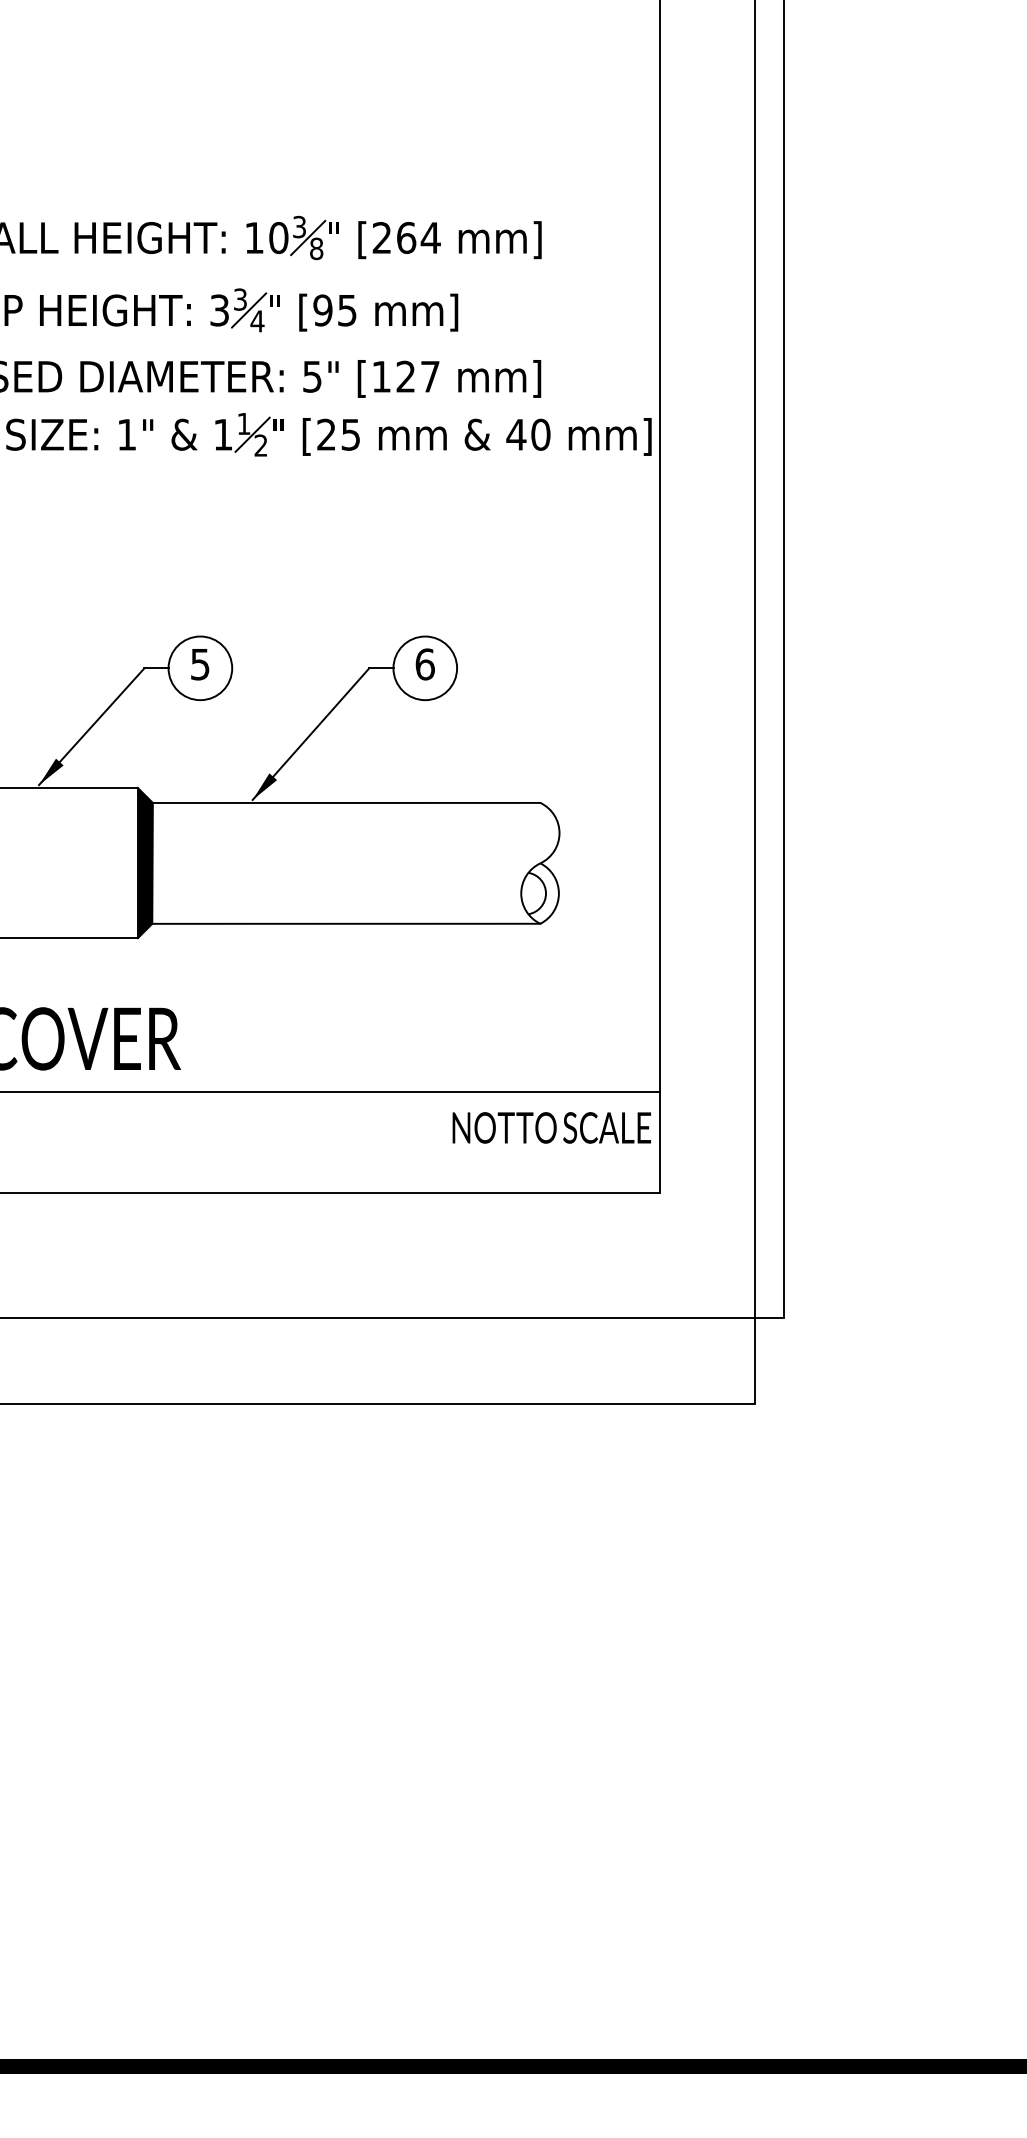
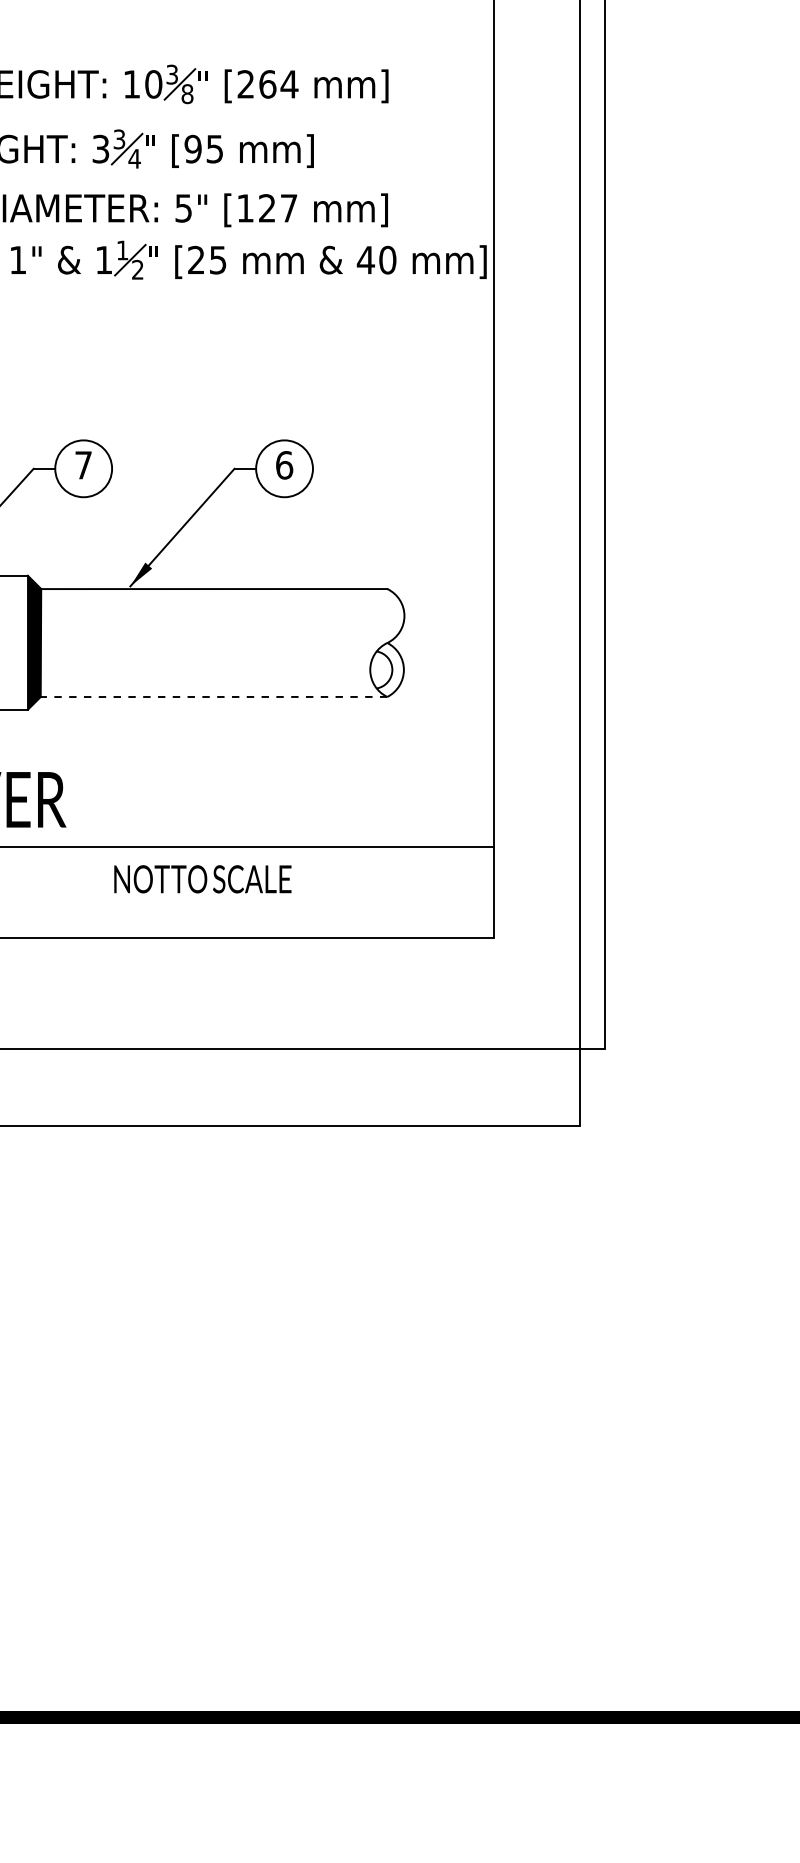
text: (200, 664) -> (83, 465), 5 -> 7
line: (345, 923) -> (213, 696), solid -> dashed
text: (551, 1127) -> (202, 878), moved

